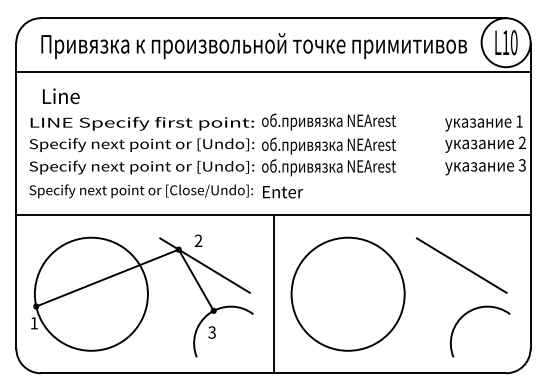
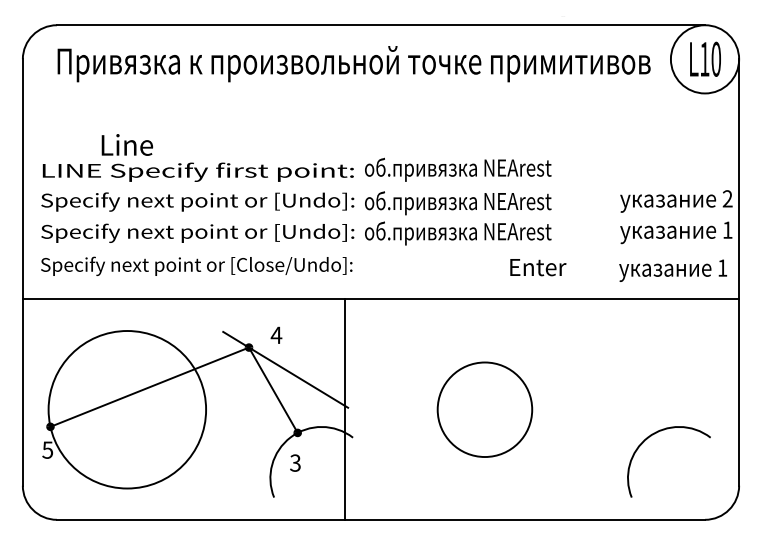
line: (273, 71) -> (380, 99), removed
text: (60, 95) -> (126, 144), moved
text: (483, 123) -> (672, 270), moved
text: (522, 164) -> (727, 229), 3 -> 1
text: (283, 192) -> (538, 267), moved
text: (198, 240) -> (276, 334), 2 -> 4
line: (461, 265) -> (642, 369), removed
line: (273, 294) -> (345, 409), moved
circle: (347, 294) -> (484, 409), size x0.6
text: (34, 322) -> (47, 449), 1 -> 5

